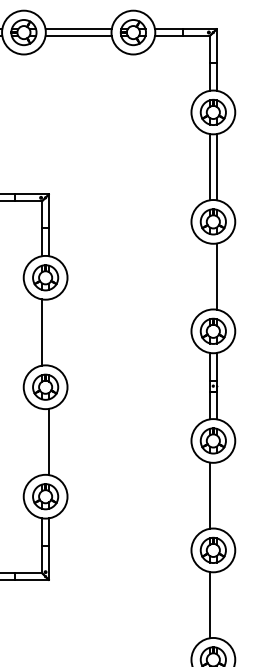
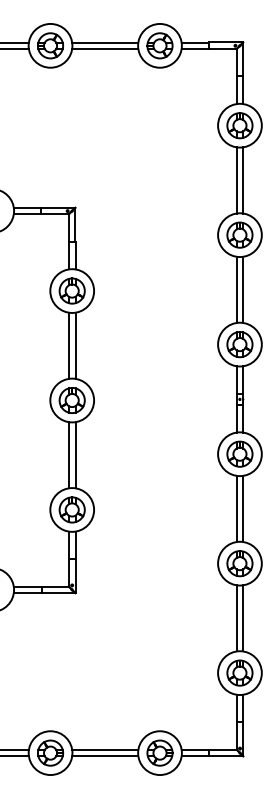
line: (209, 276) -> (236, 289), added
line: (48, 332) -> (75, 345), added
line: (41, 442) -> (68, 455), added
line: (216, 495) -> (243, 508), added
line: (216, 605) -> (243, 618), added

